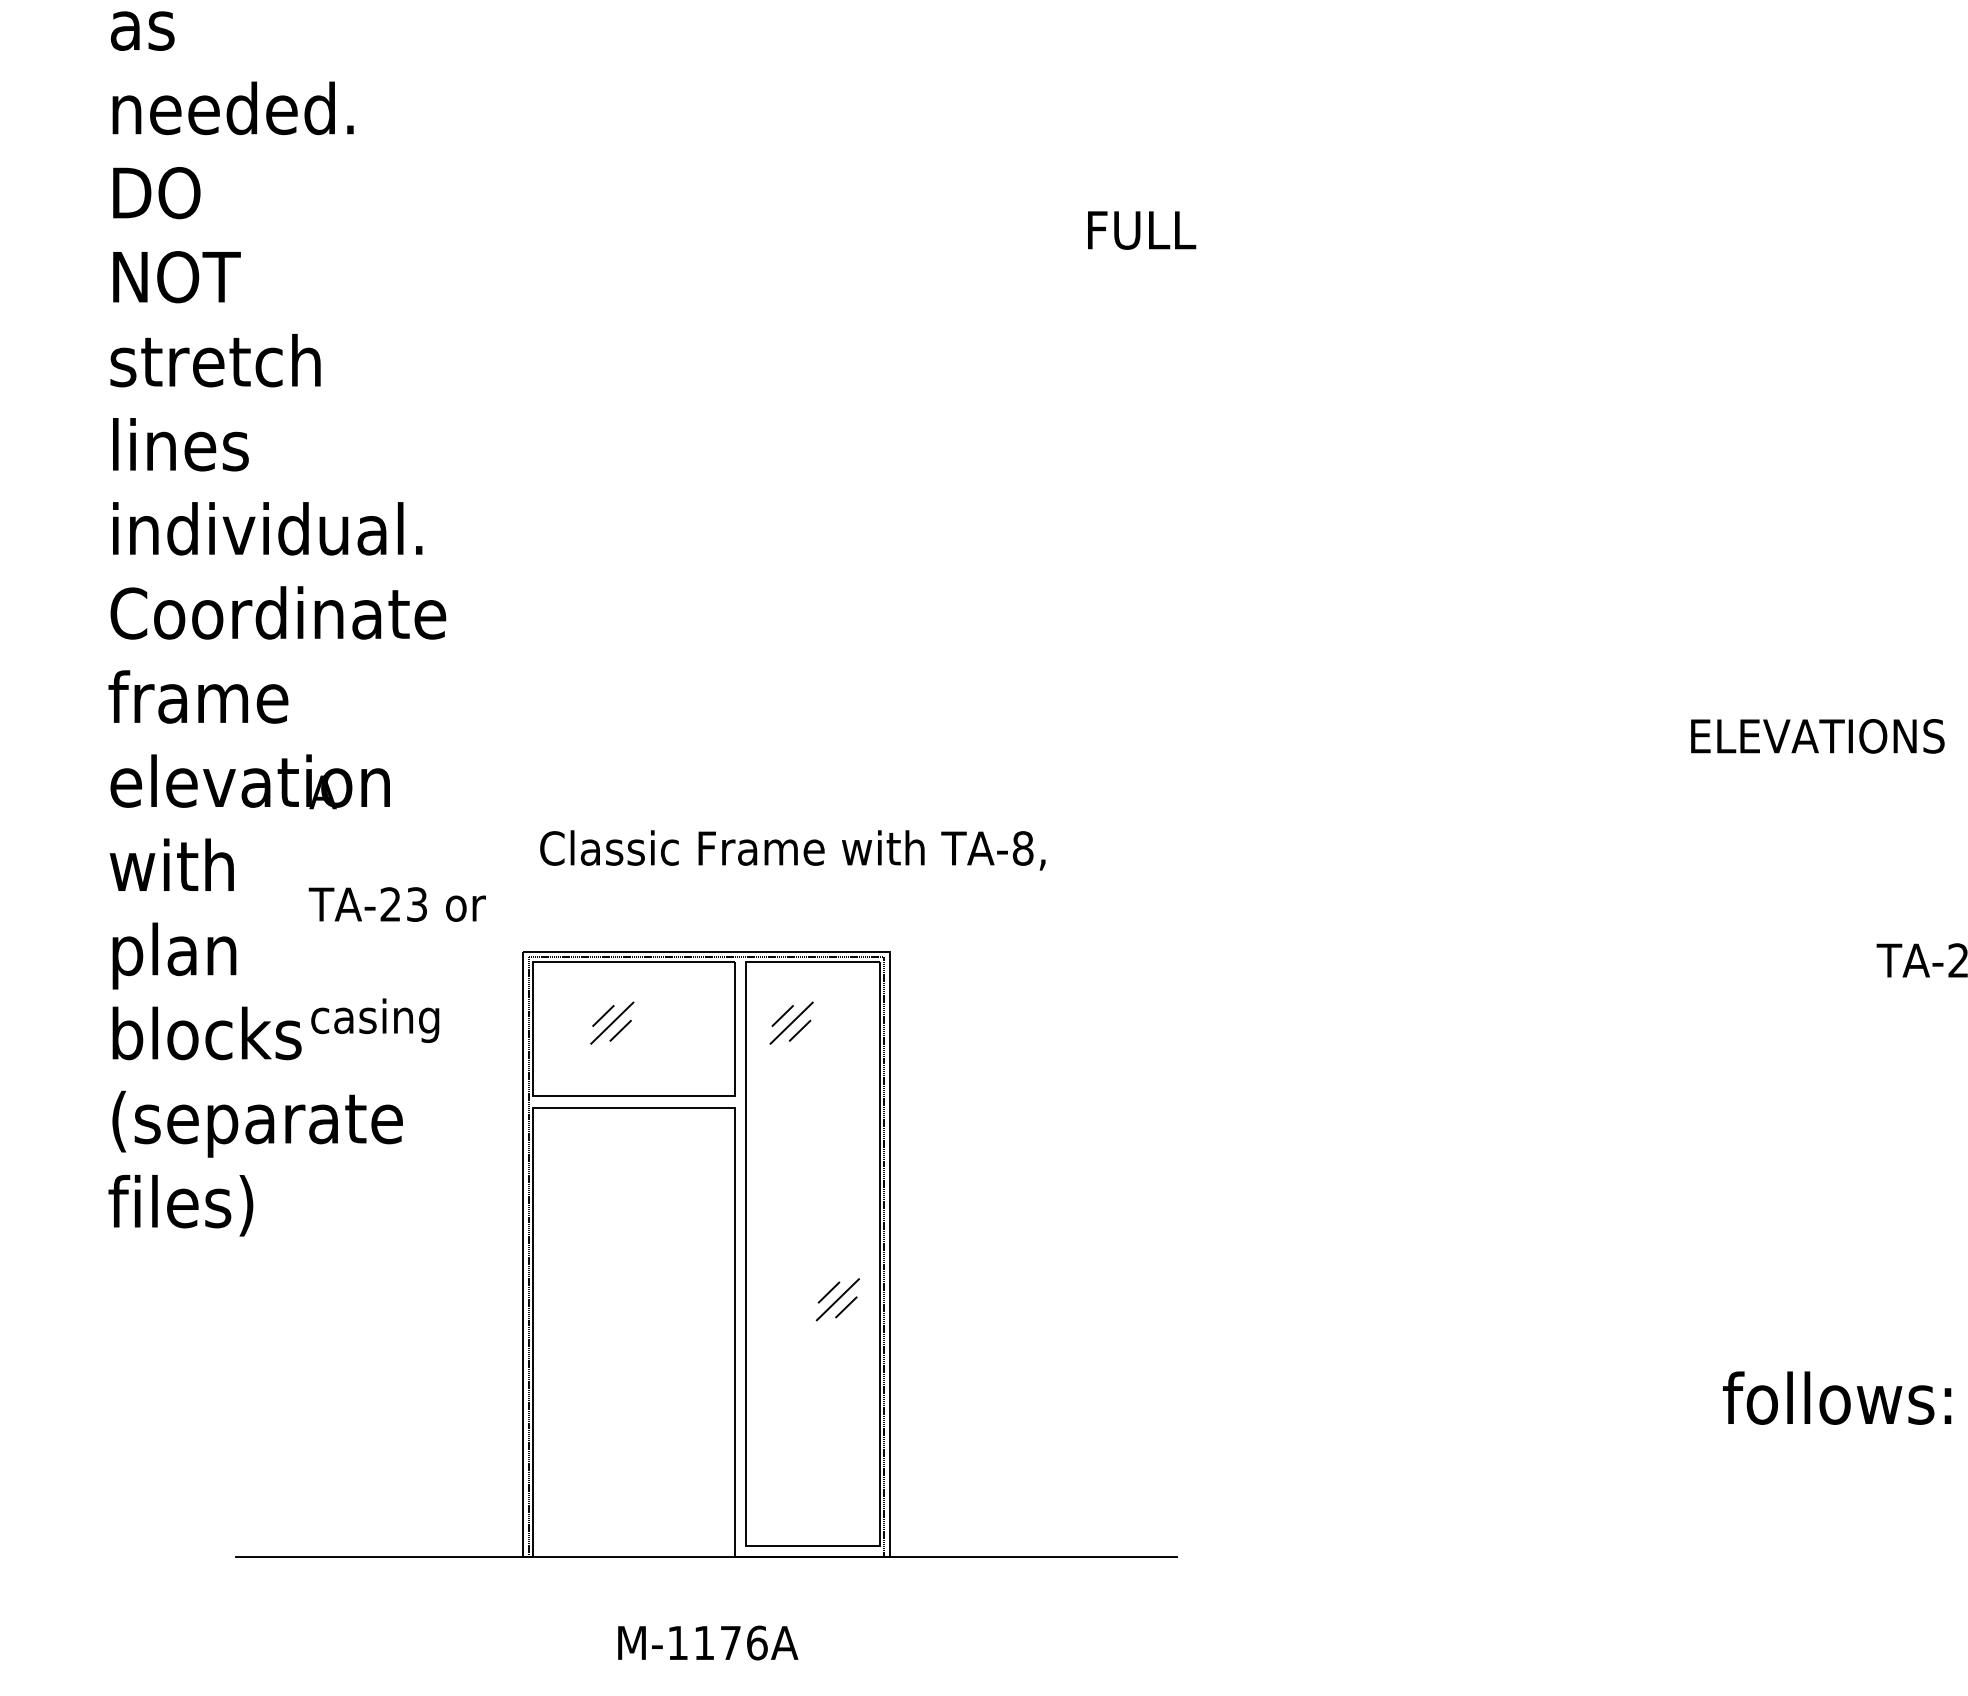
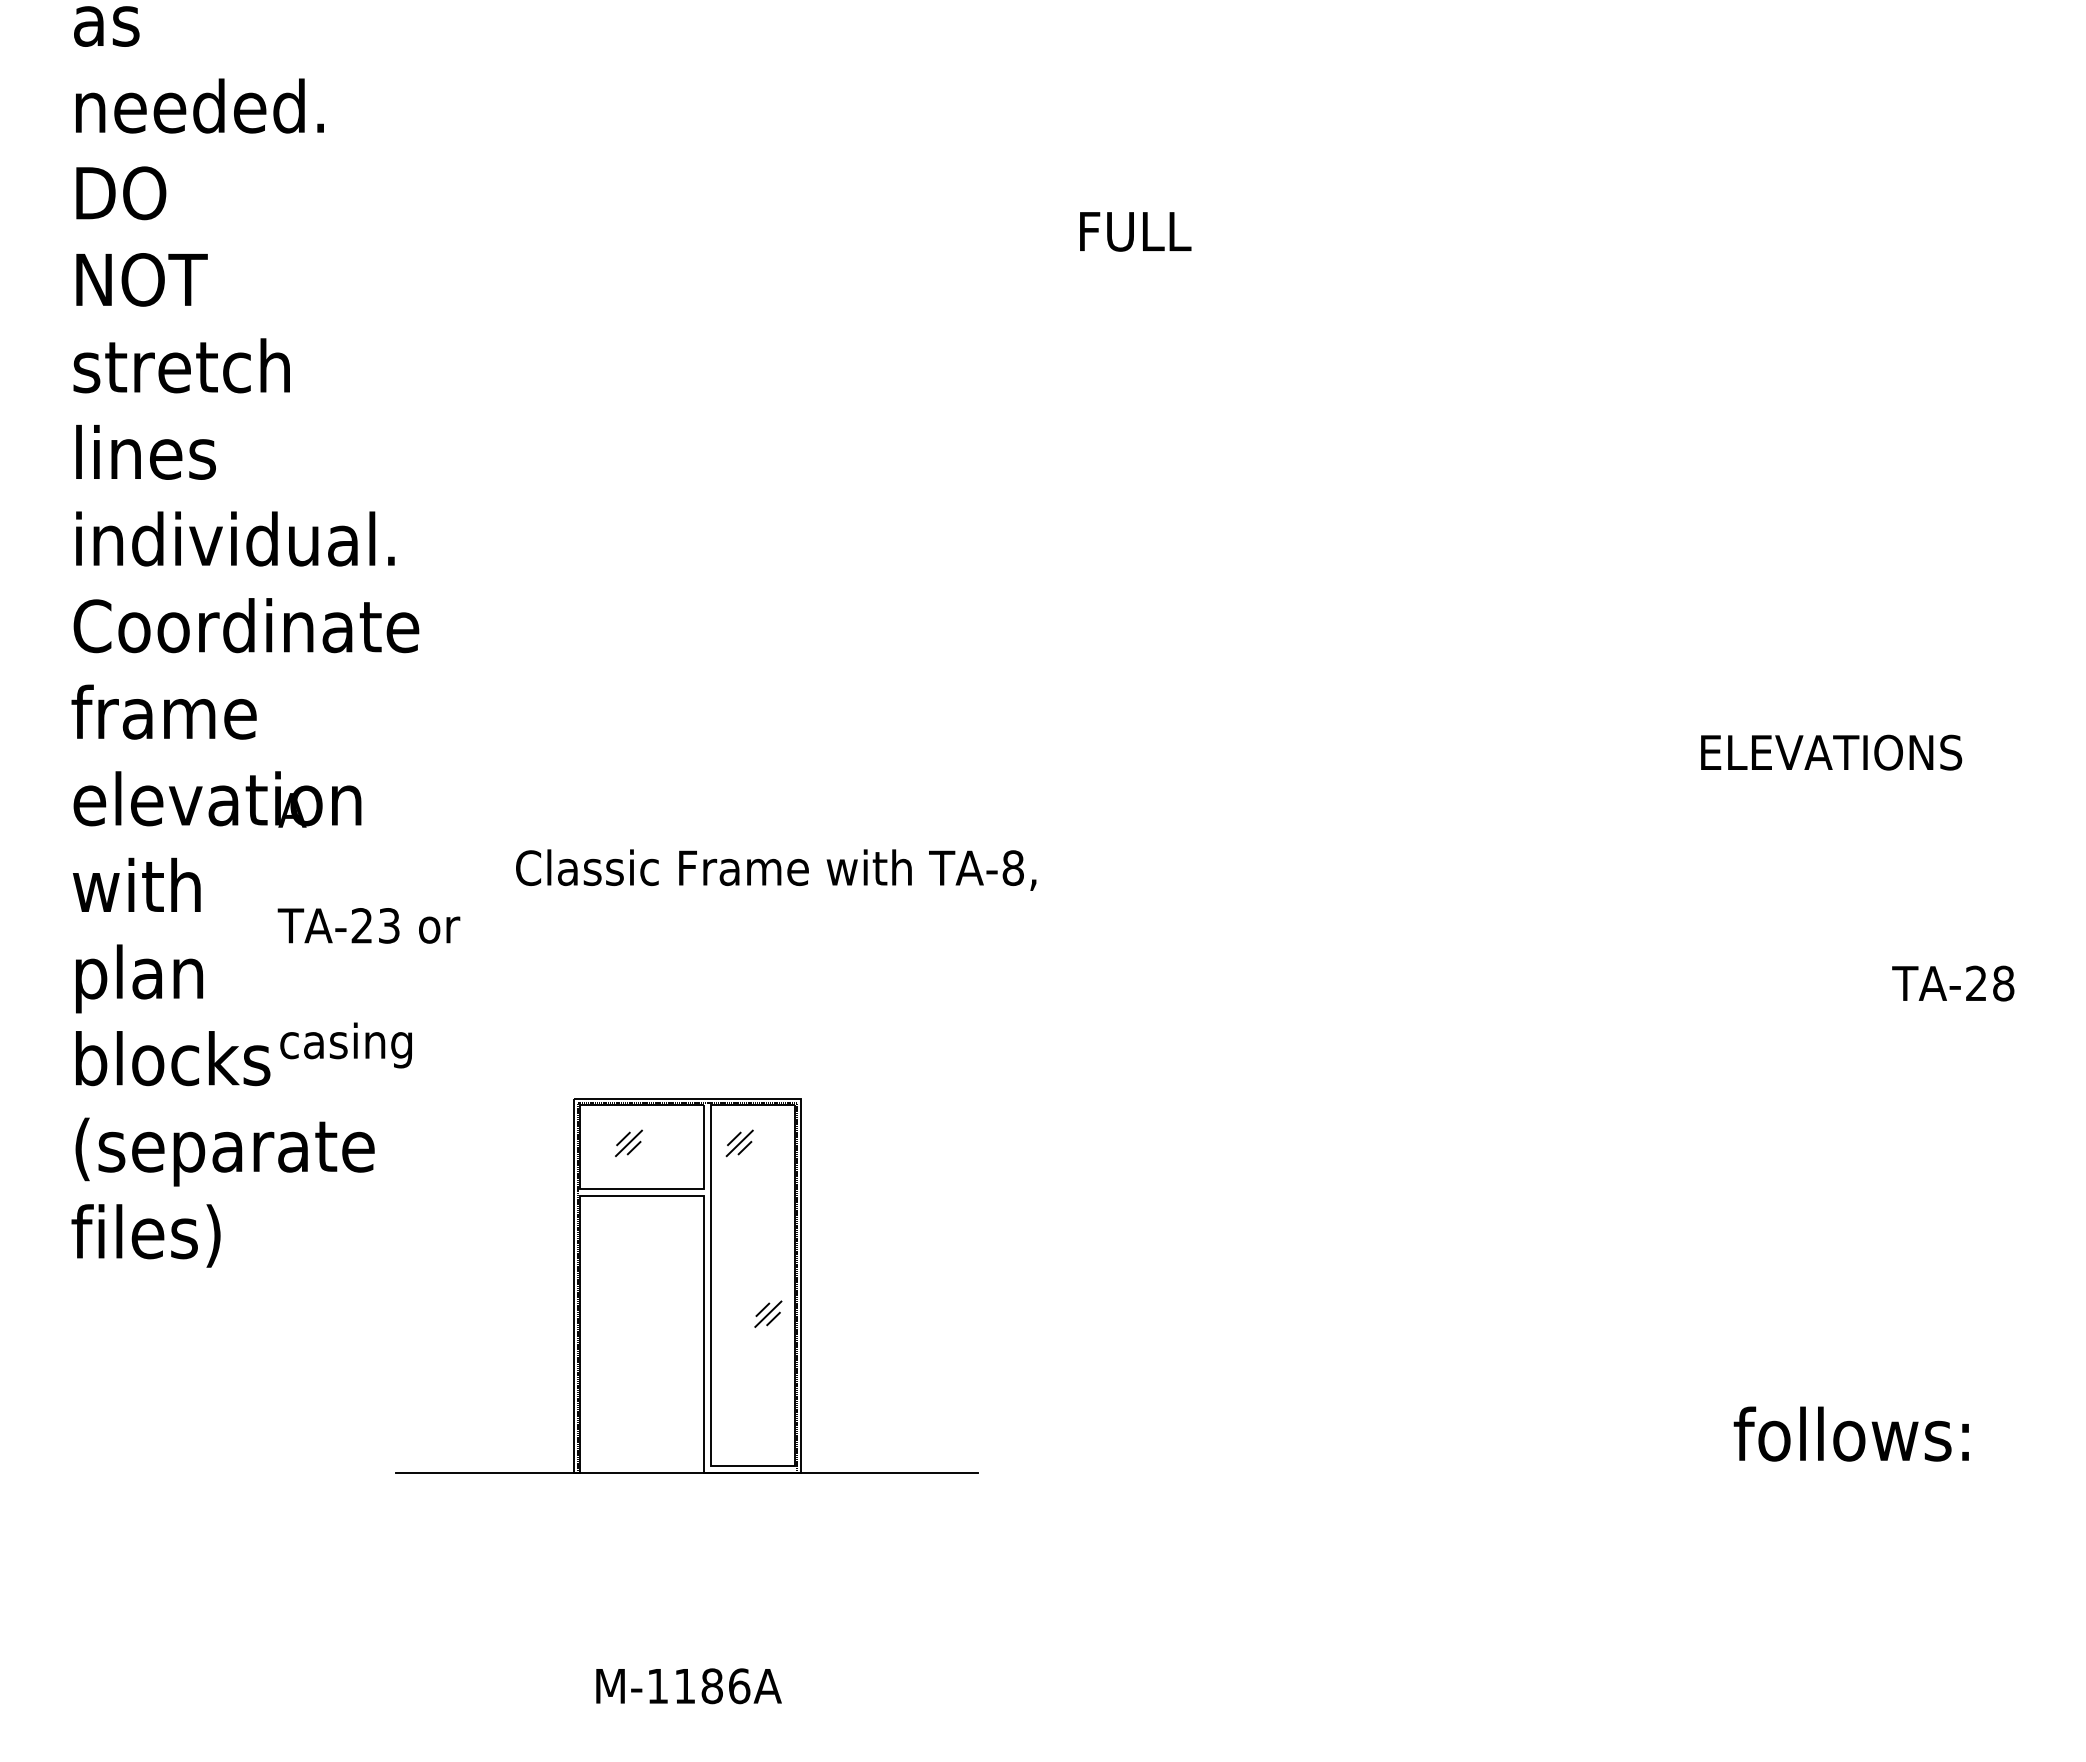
part: (705, 1254) -> (686, 1286), size x0.6
text: (730, 1643) -> (711, 1686), M-1176A -> M-1186A

